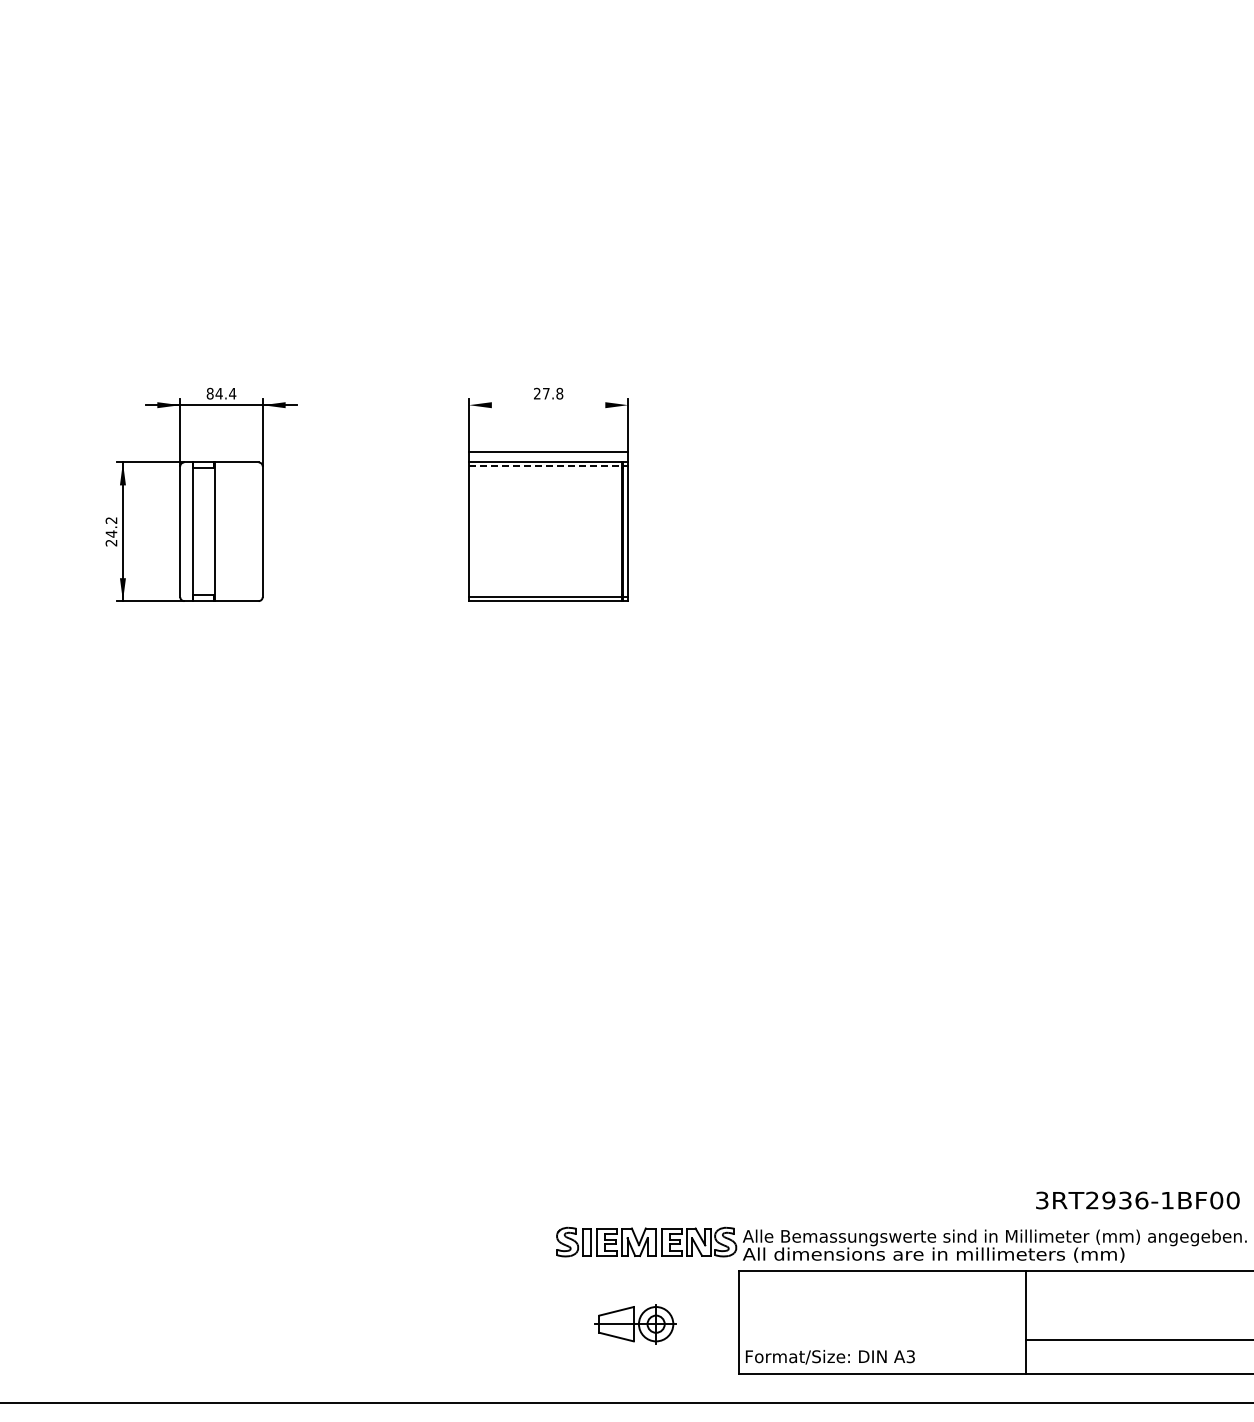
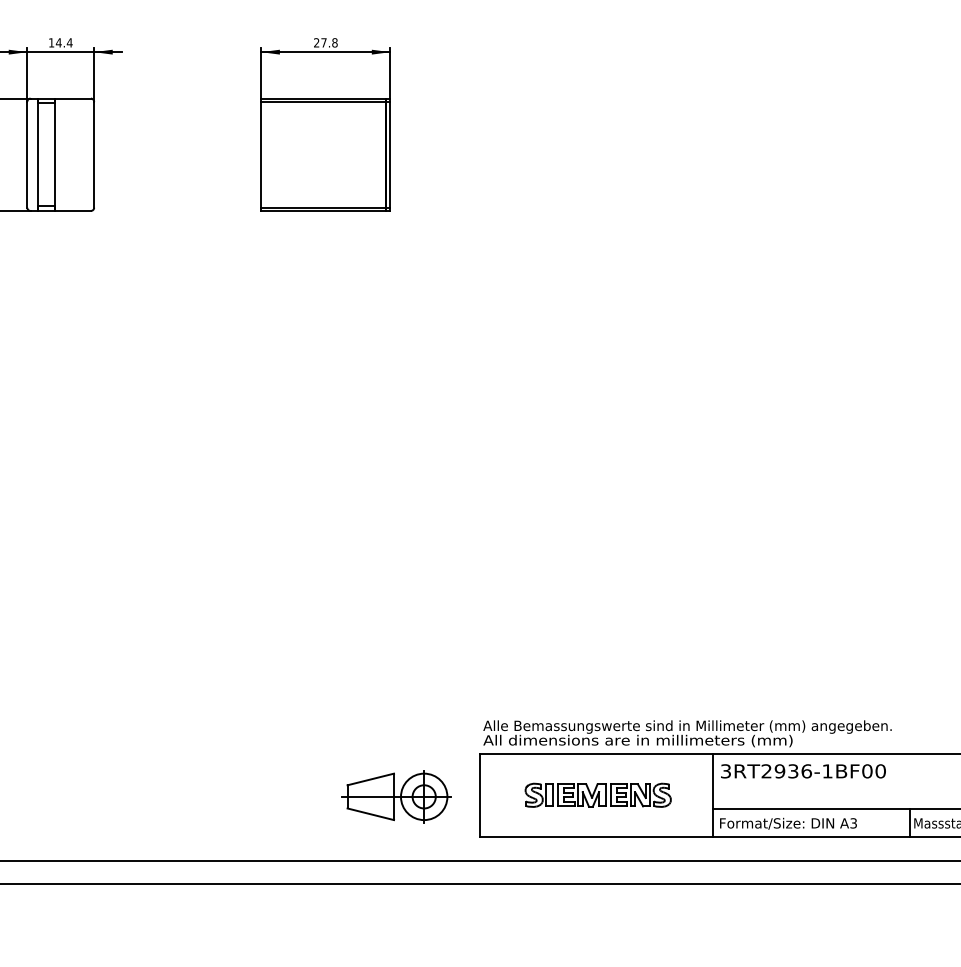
text: (209, 393) -> (51, 42), 84.4 -> 14.4
line: (548, 452) -> (325, 52), moved
line: (545, 466) -> (323, 101), dashed -> solid
text: (1137, 1200) -> (803, 771), moved
part: (646, 1241) -> (598, 794), moved
part: (635, 1324) -> (396, 797), size x1.67
text: (830, 1357) -> (788, 824), moved

